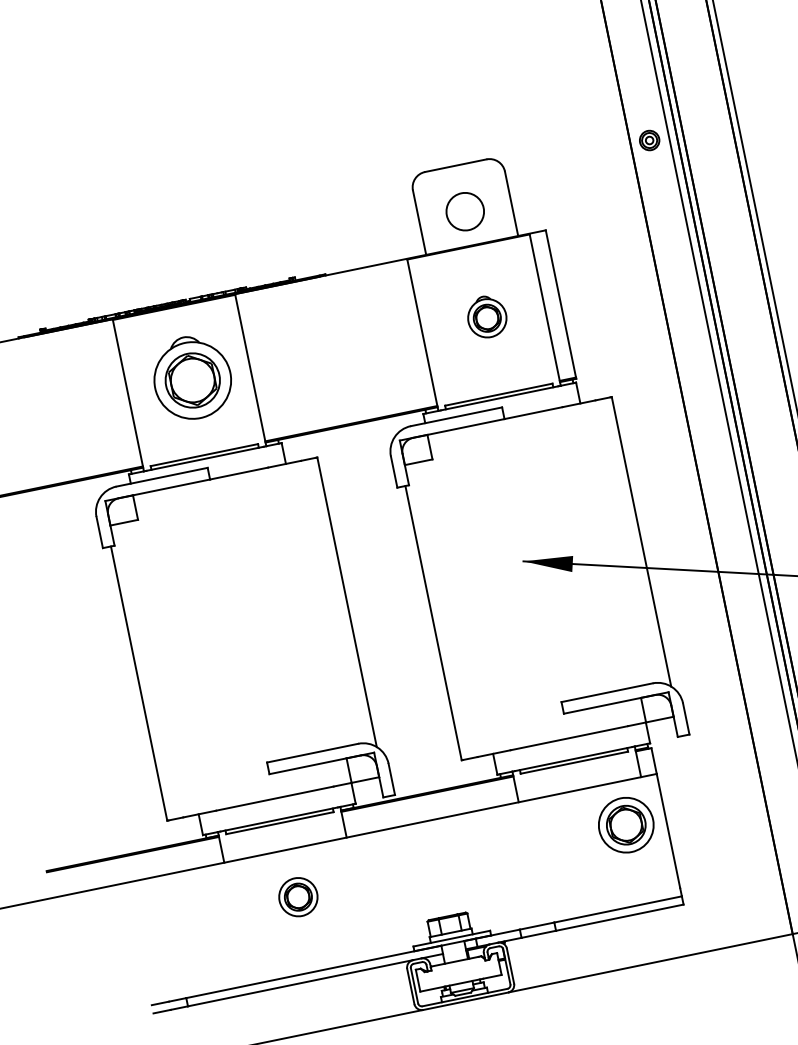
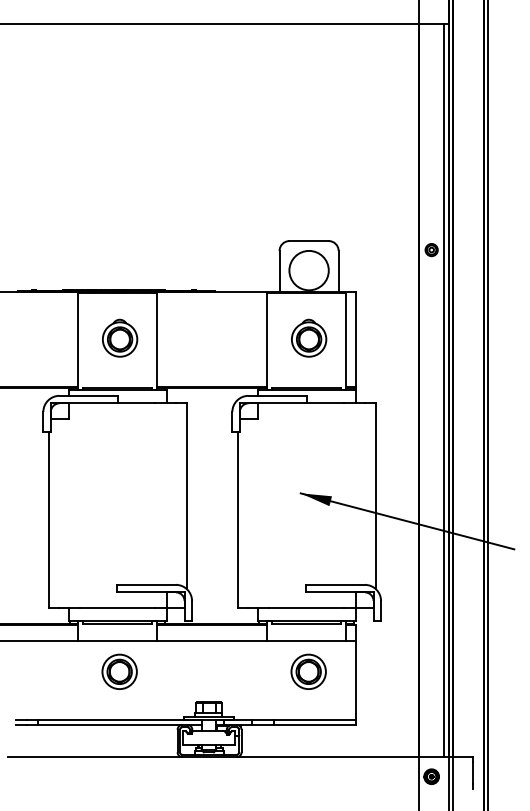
circle: (464, 211) -> (308, 270), size x1.67
part: (487, 315) -> (309, 337), size x1.43
part: (192, 376) -> (120, 337), size x0.71
part: (625, 824) -> (308, 671), moved
part: (298, 896) -> (119, 671), size x1.43

